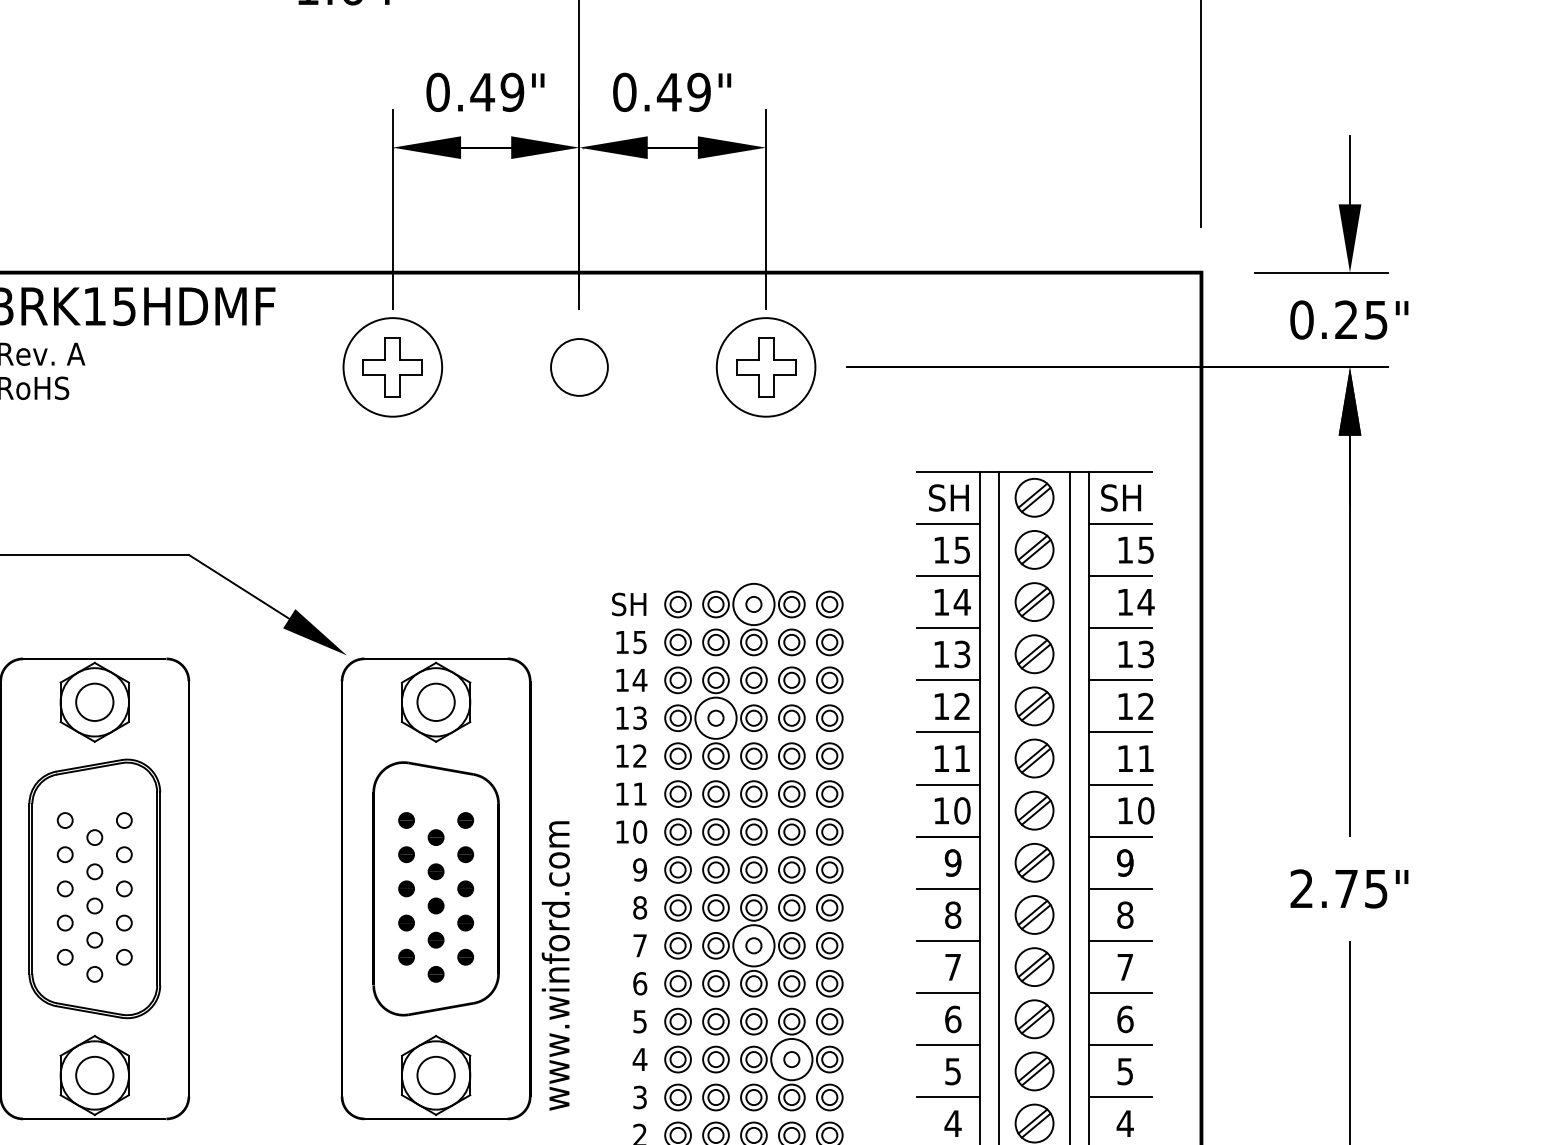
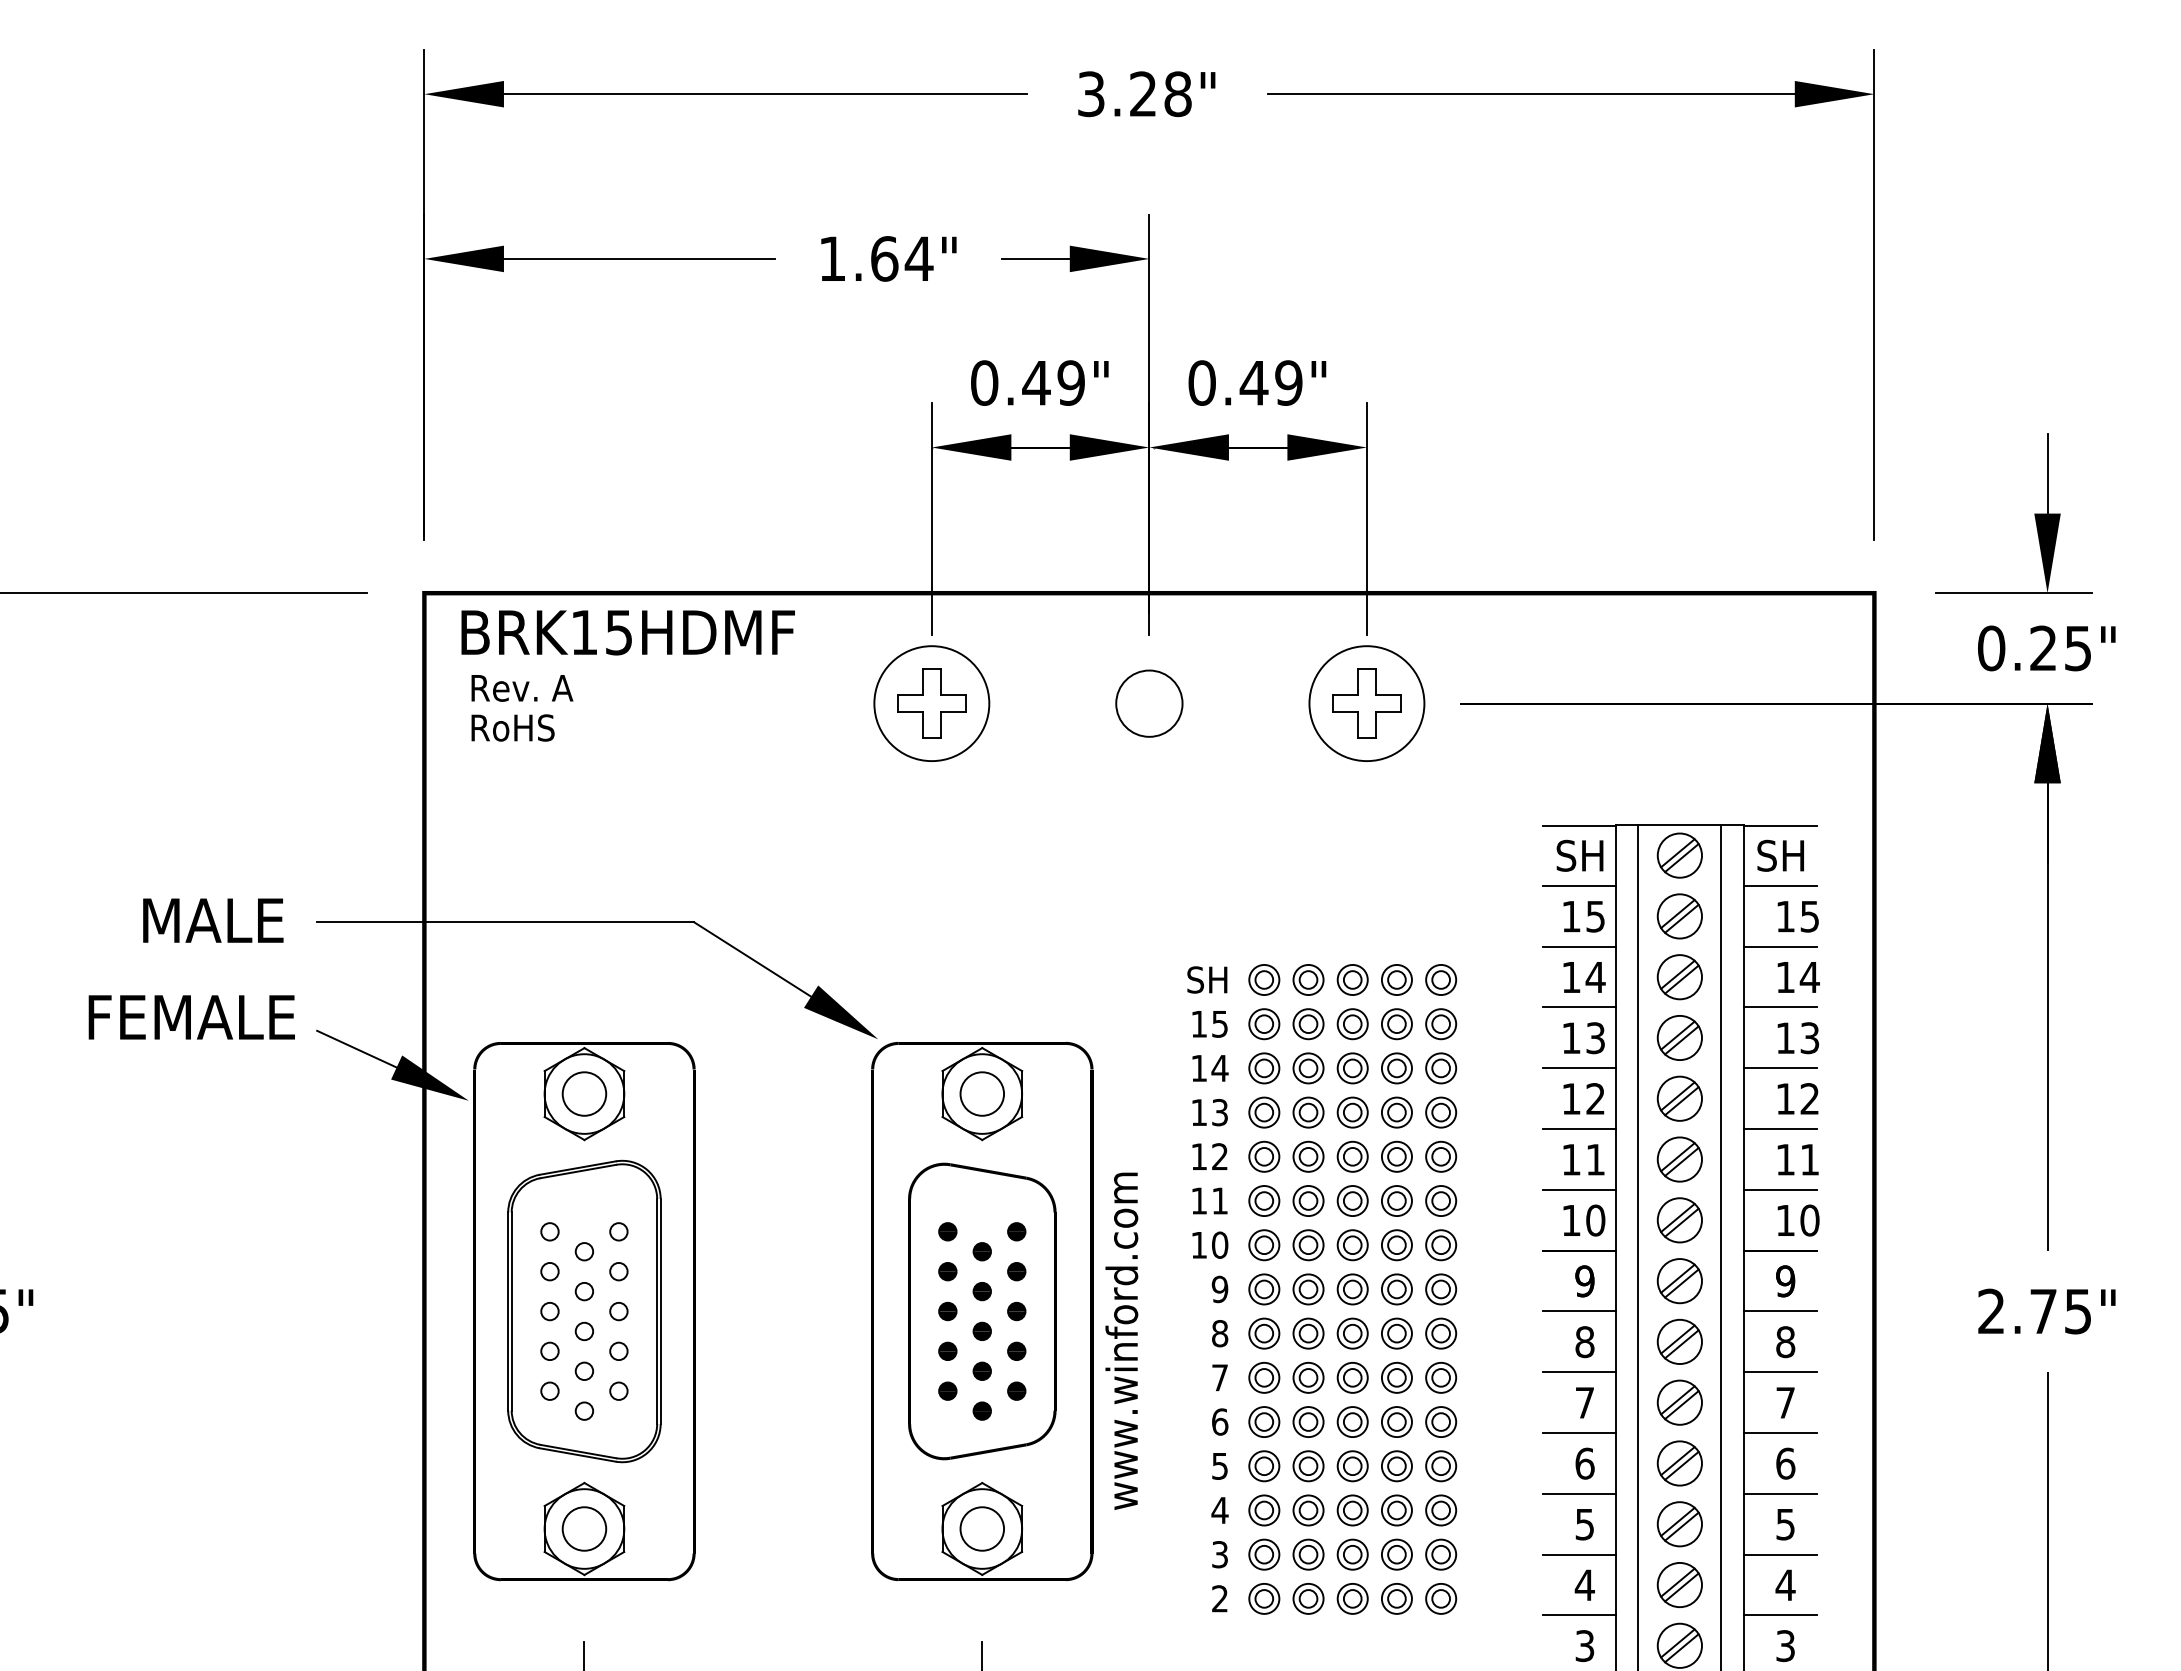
circle: (753, 604) -> (1352, 979), size x0.62
circle: (715, 718) -> (1308, 1112), size x0.62
circle: (753, 945) -> (1352, 1377), size x0.62
text: (555, 965) -> (1121, 1340), moved
circle: (791, 1059) -> (1396, 1510), size x0.62

